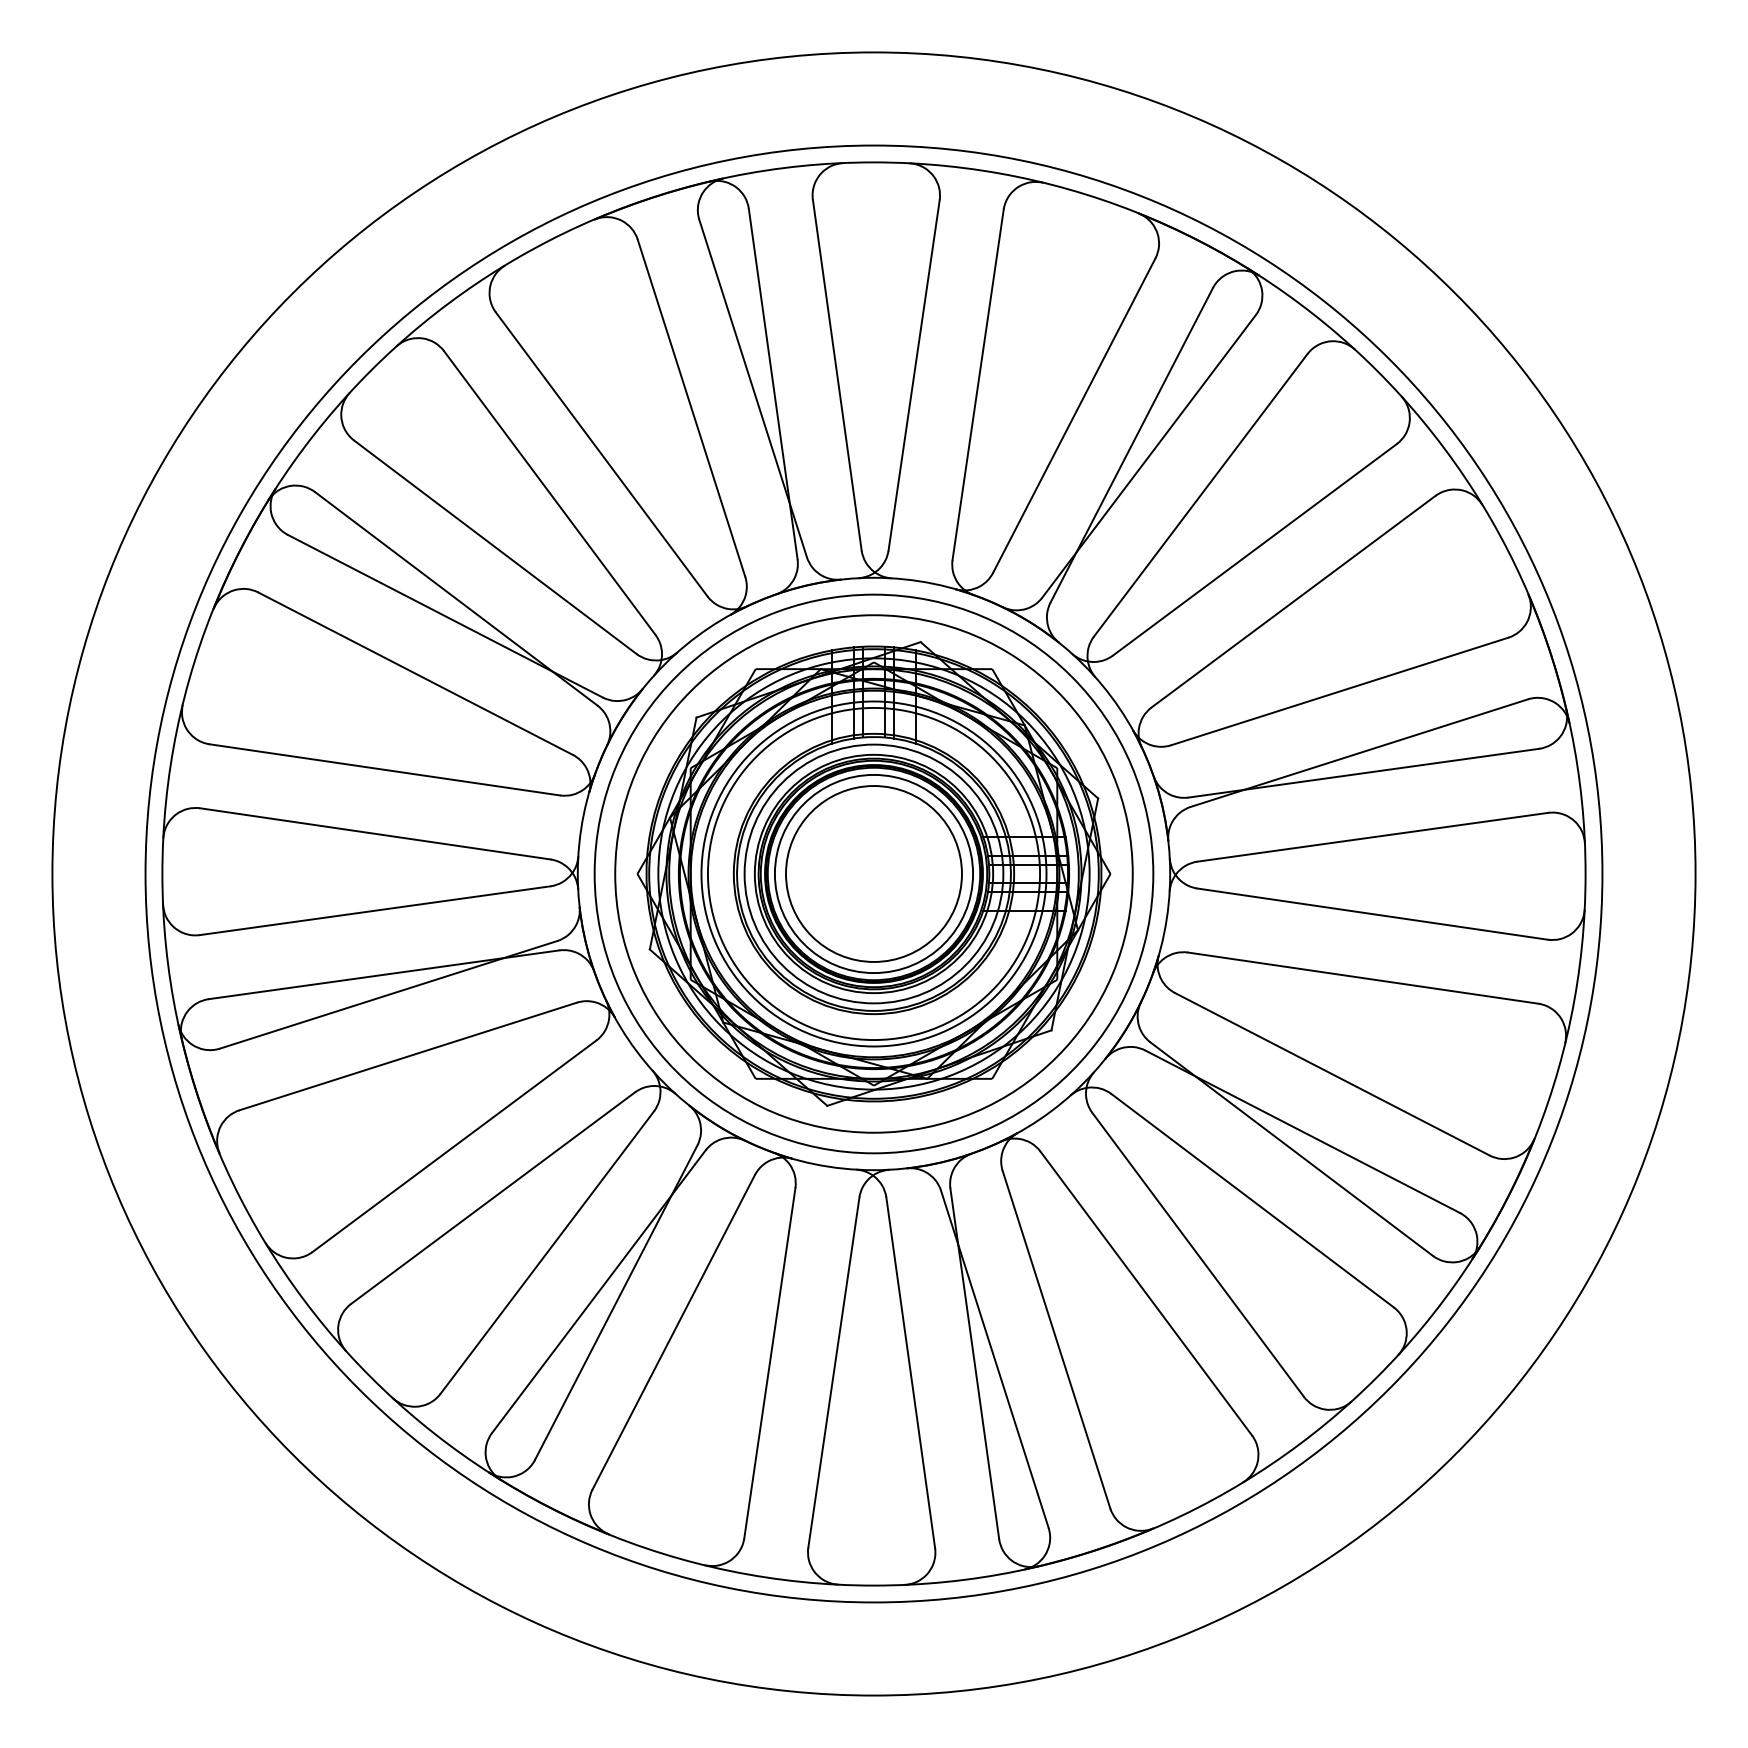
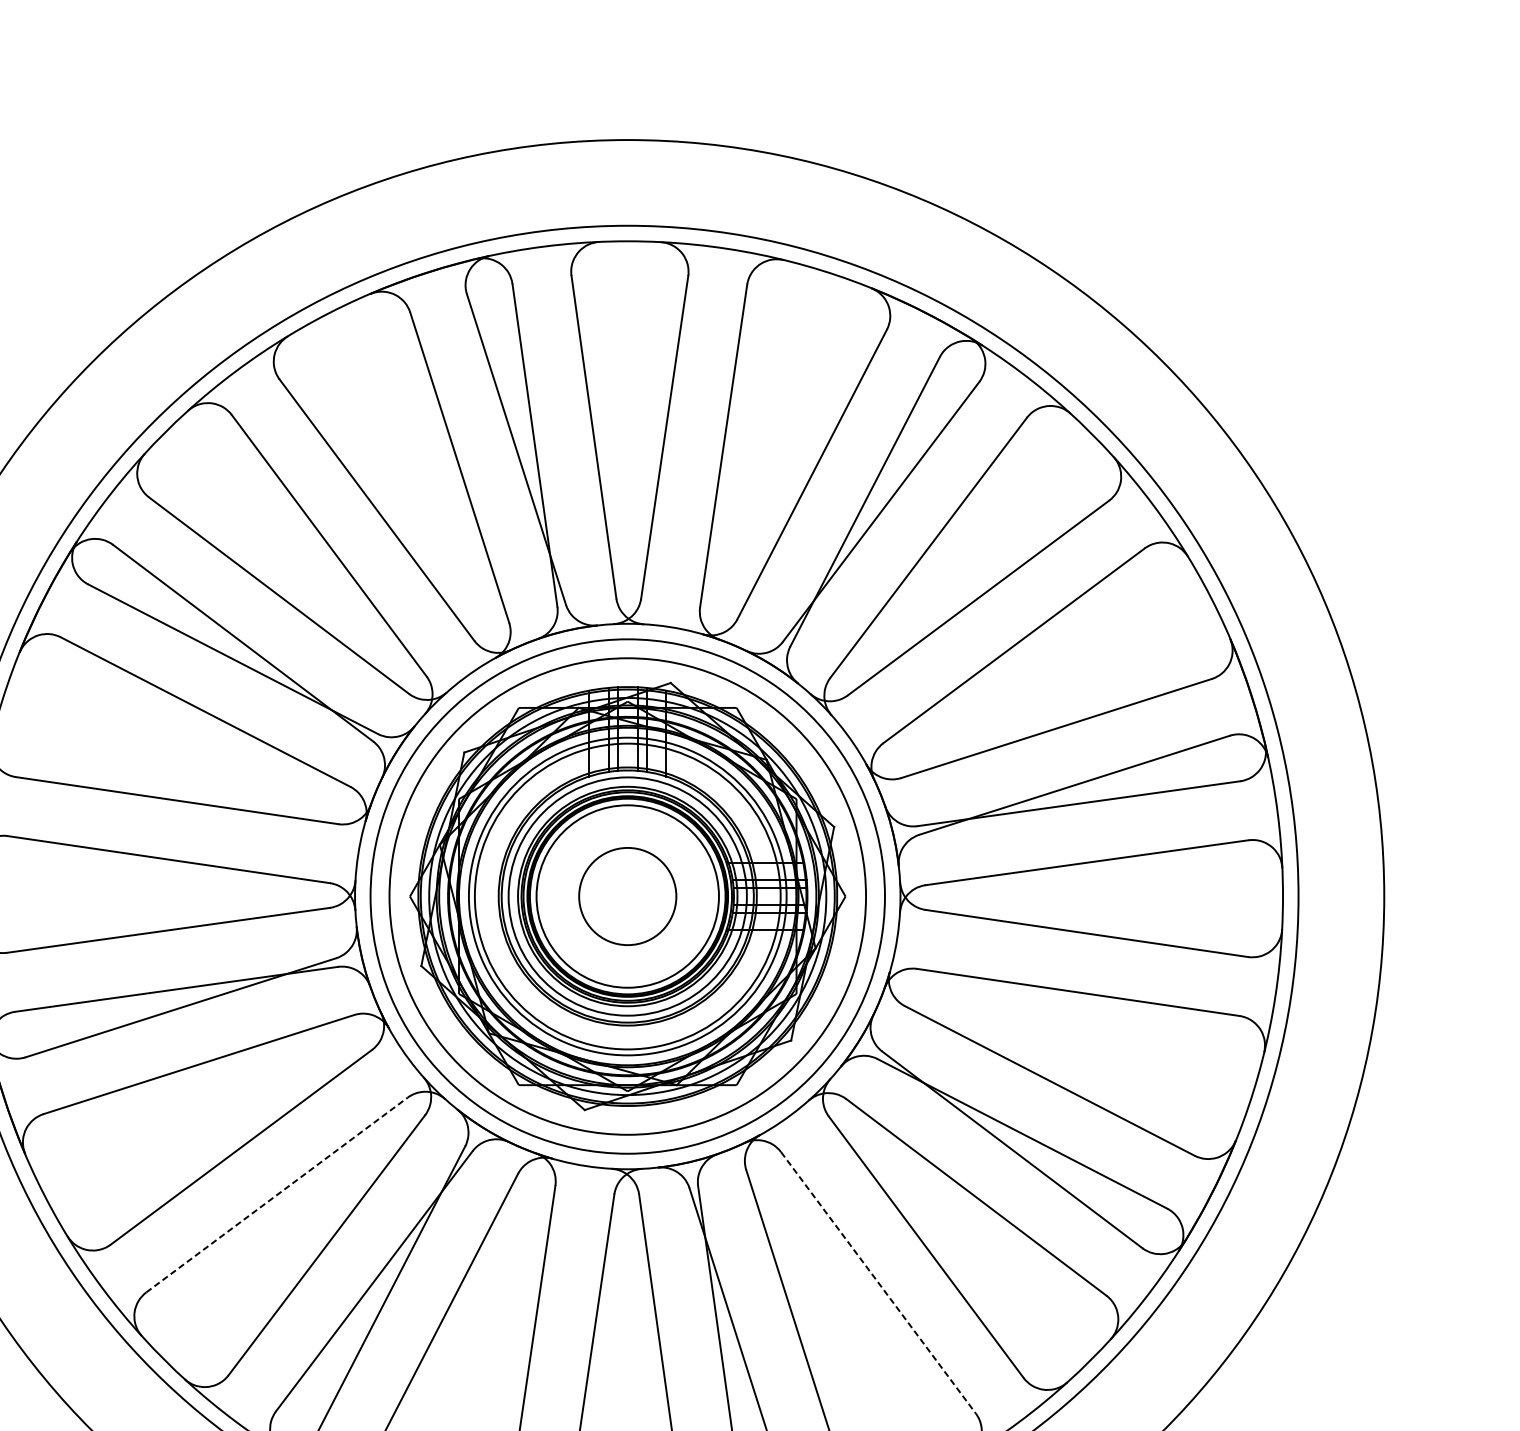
circle: (873, 873) -> (627, 896), size x0.6
line: (493, 1197) -> (277, 1194), solid -> dashed
line: (1146, 1293) -> (878, 1282), solid -> dashed

